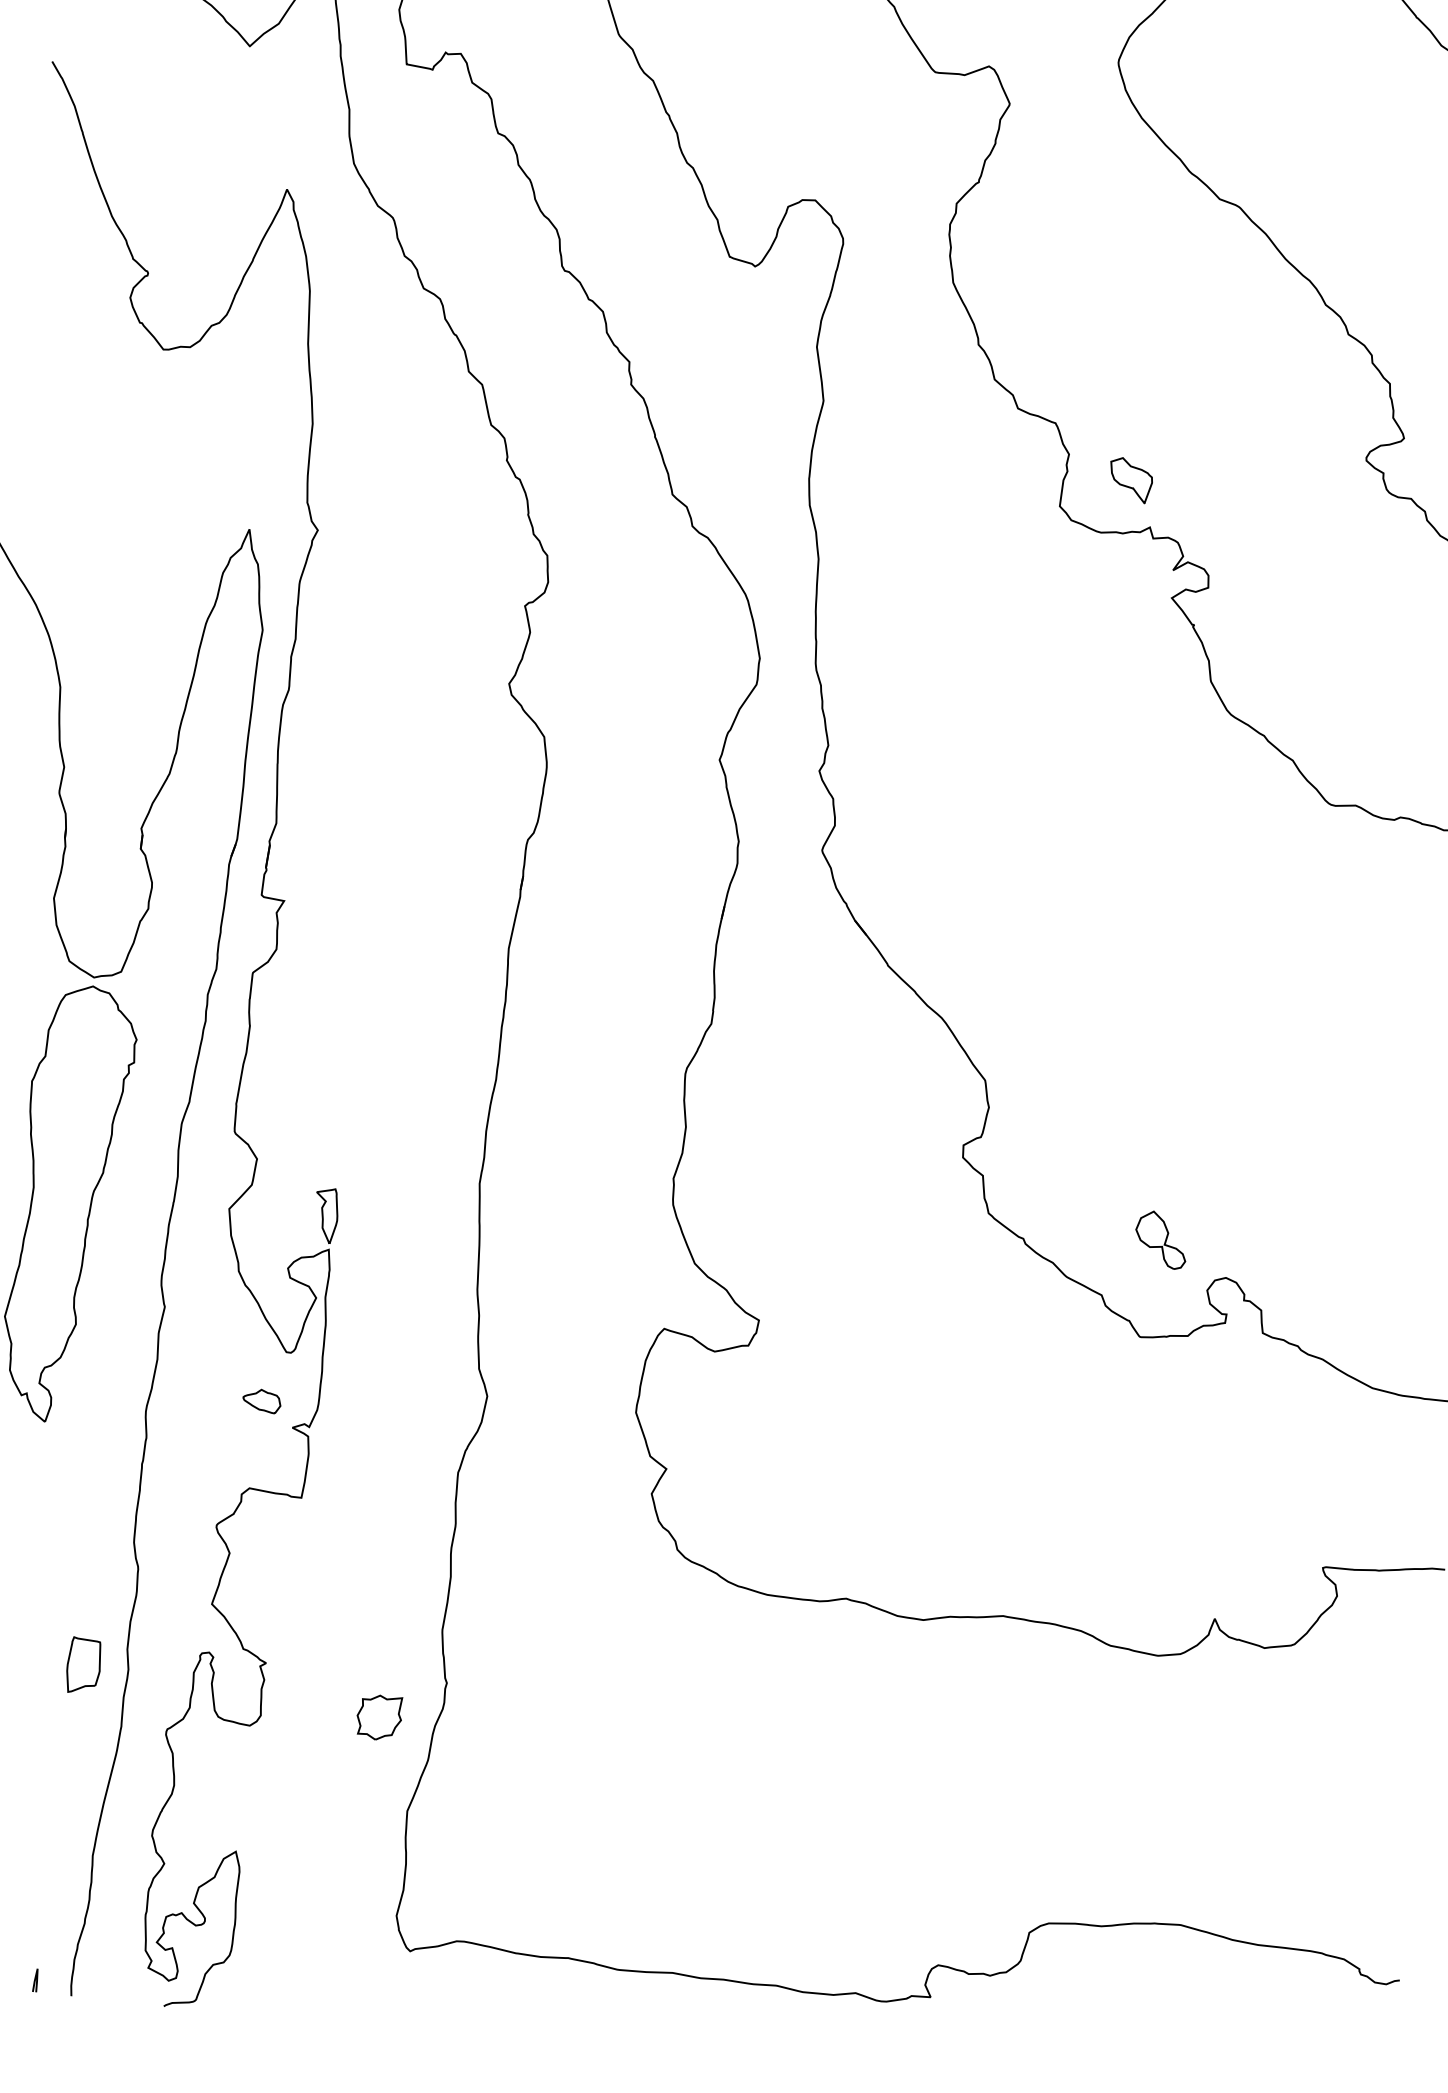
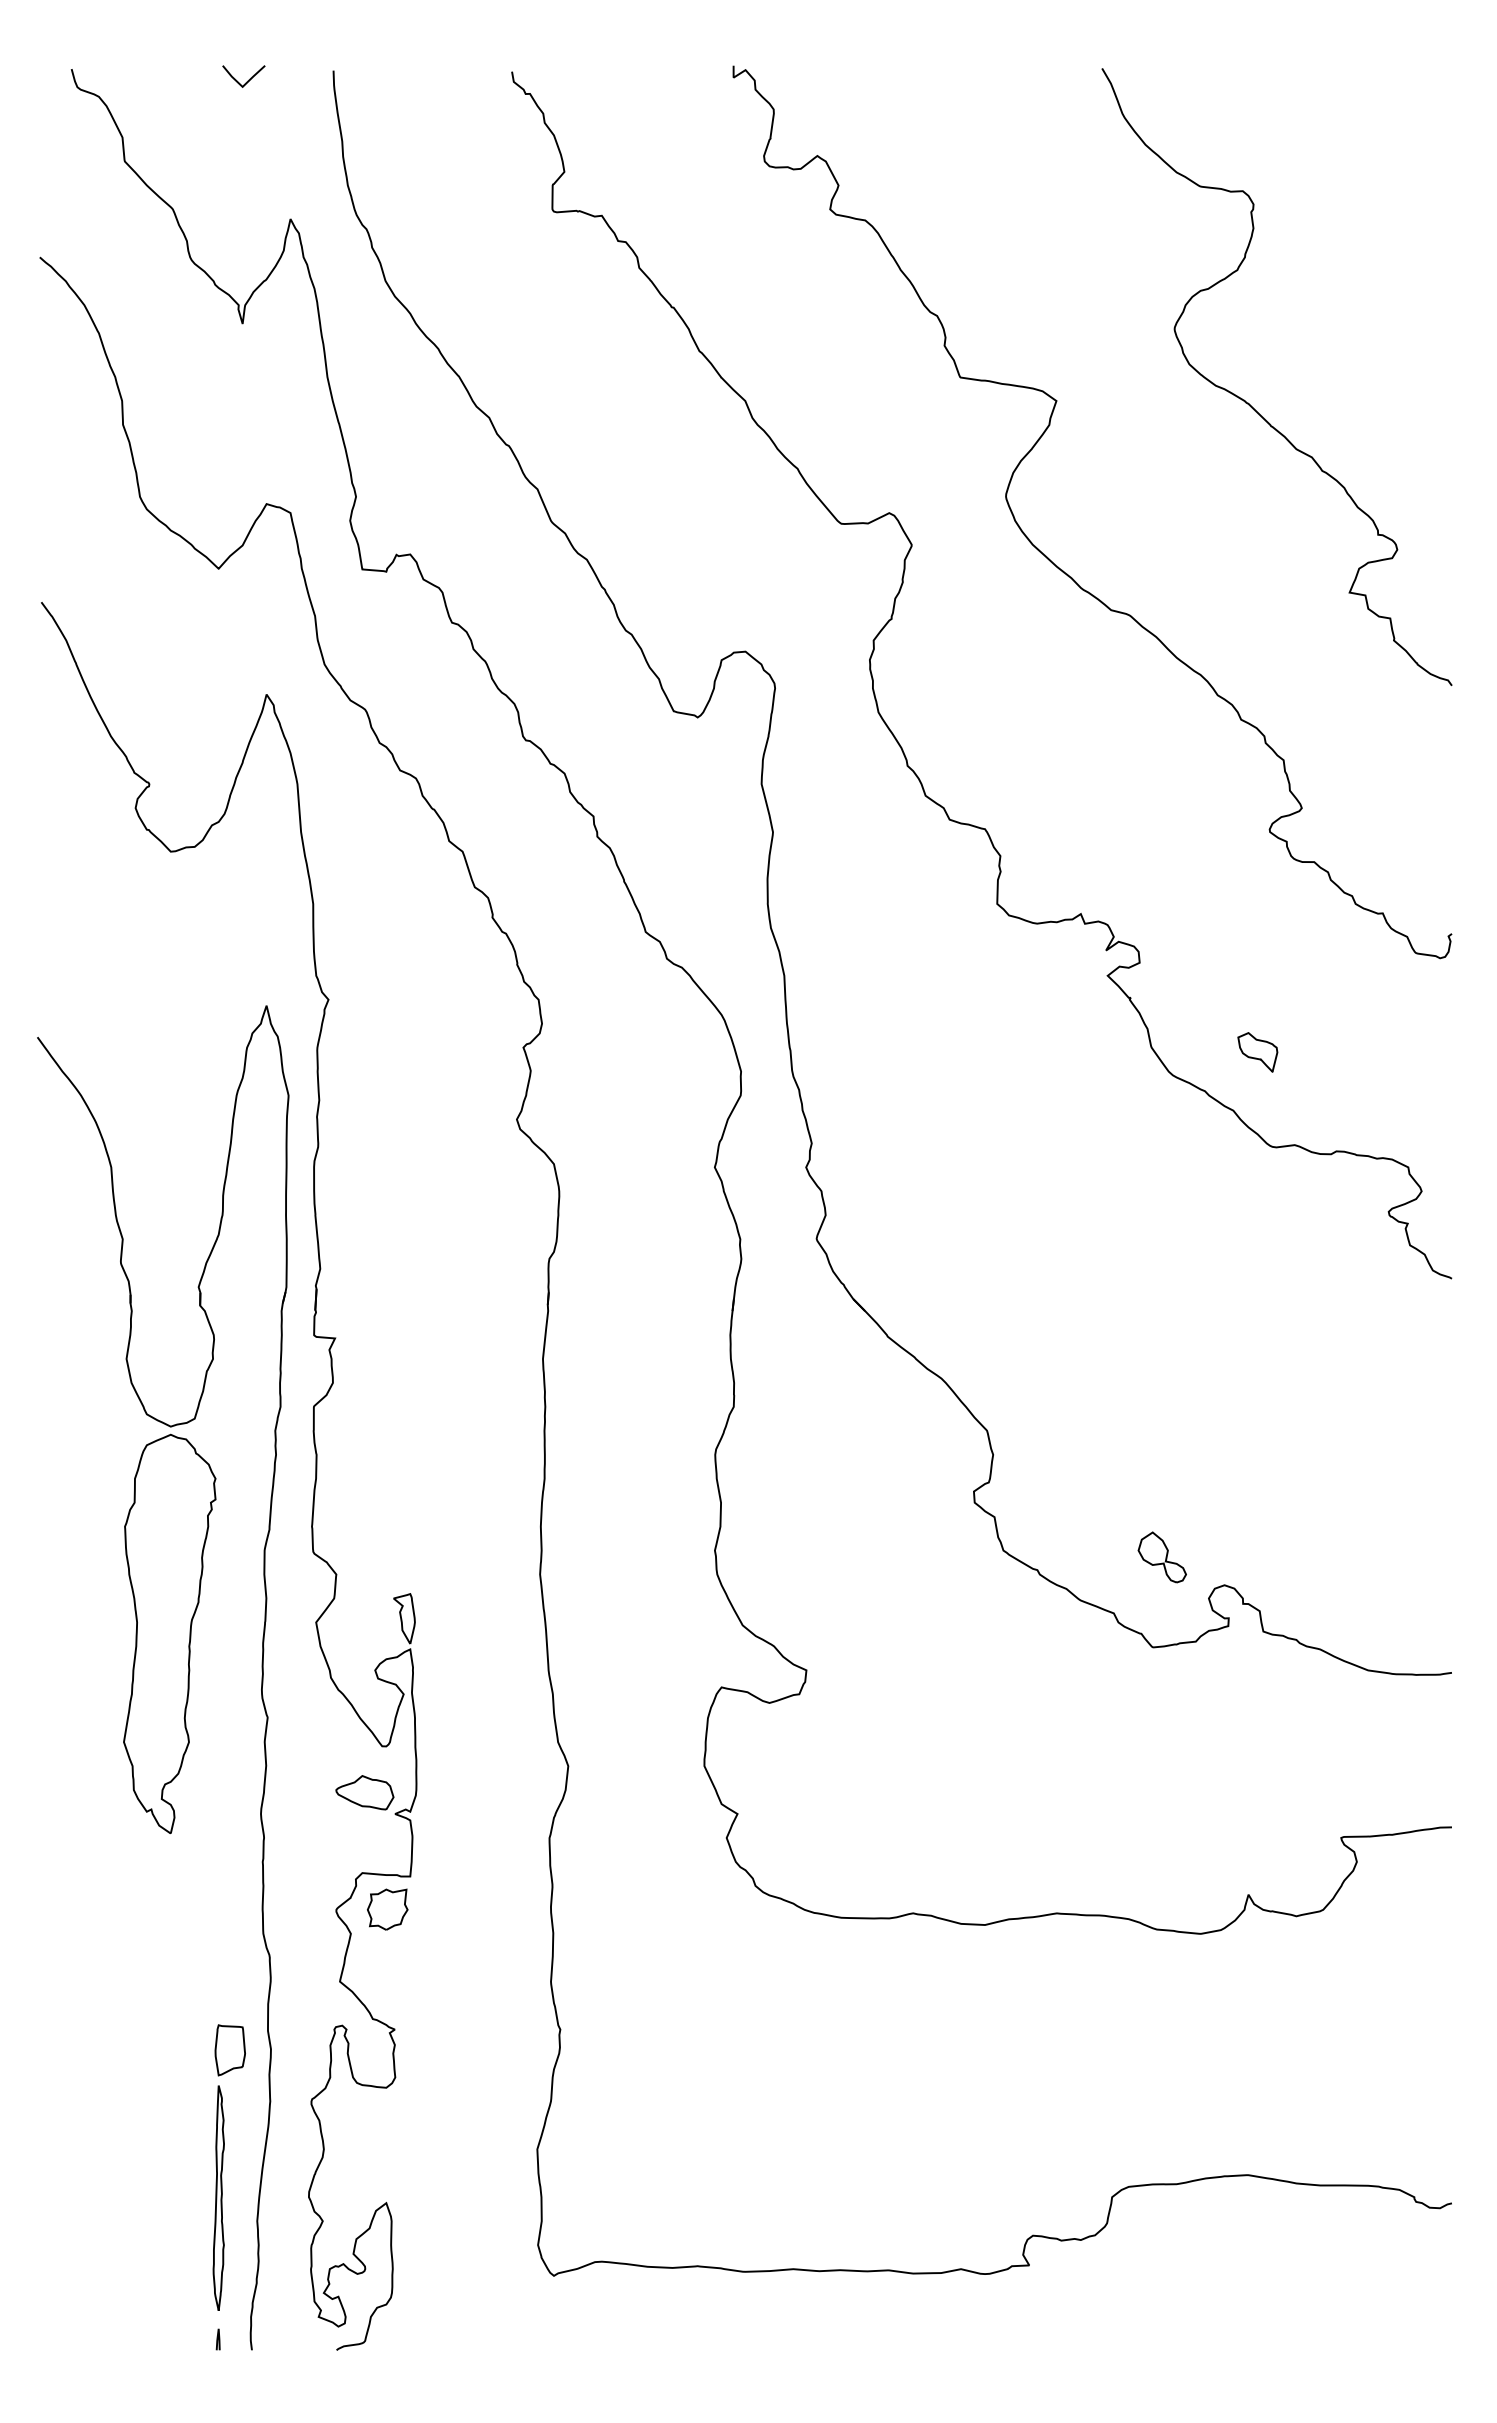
part: (1130, 480) -> (1257, 1052), moved
part: (261, 1400) -> (364, 1792), size x1.67
part: (379, 1717) -> (387, 1909), moved
part: (53, 1825) -> (218, 2197), added

